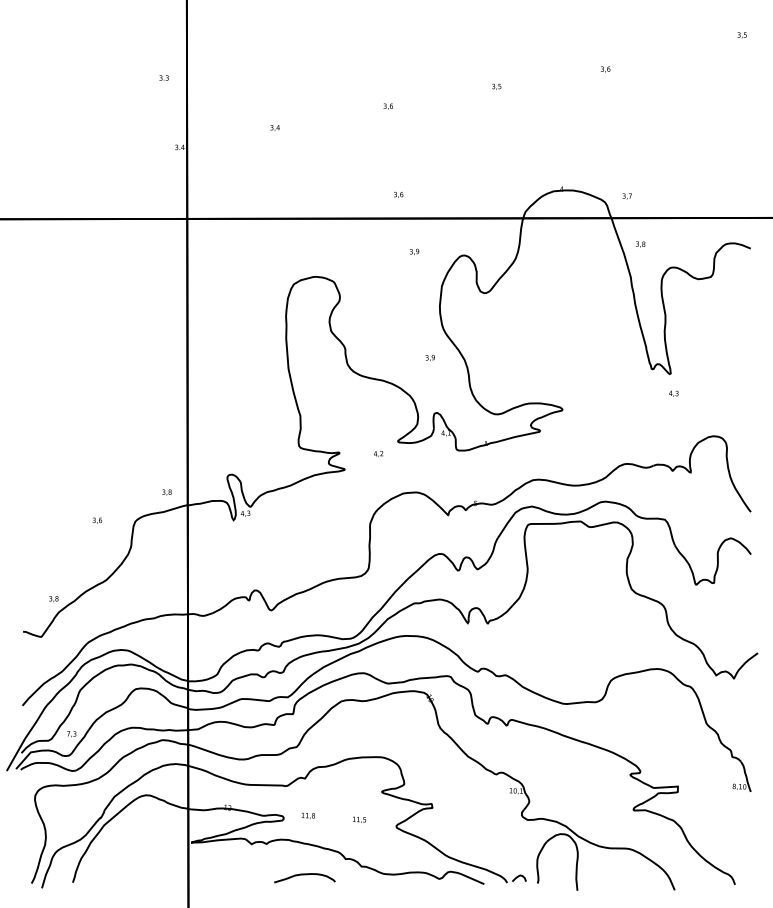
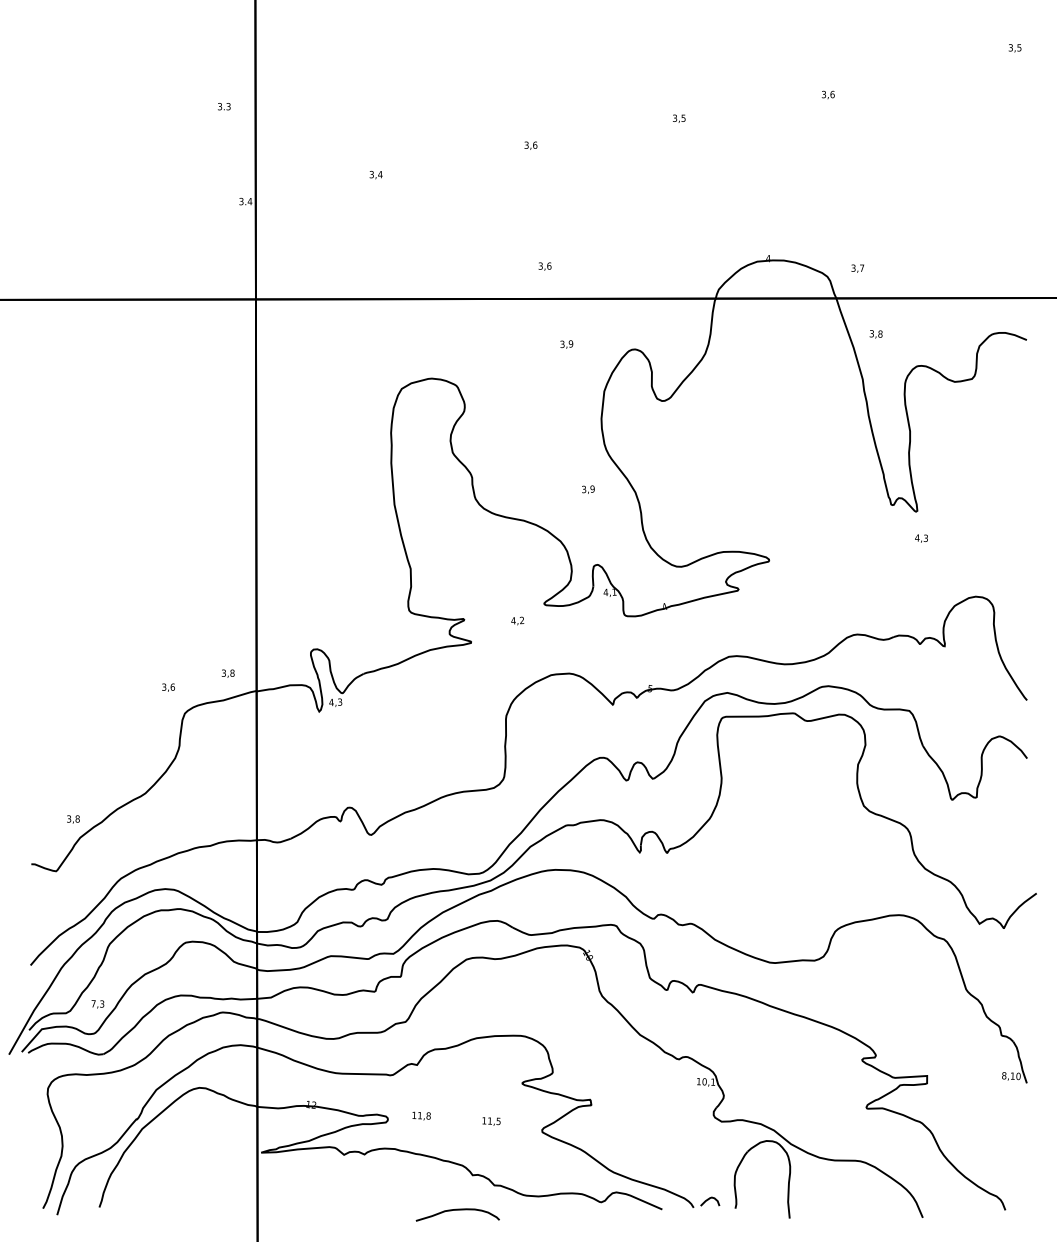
text: (97, 520) -> (168, 687), moved
curve: (304, 875) -> (457, 1211), moved

